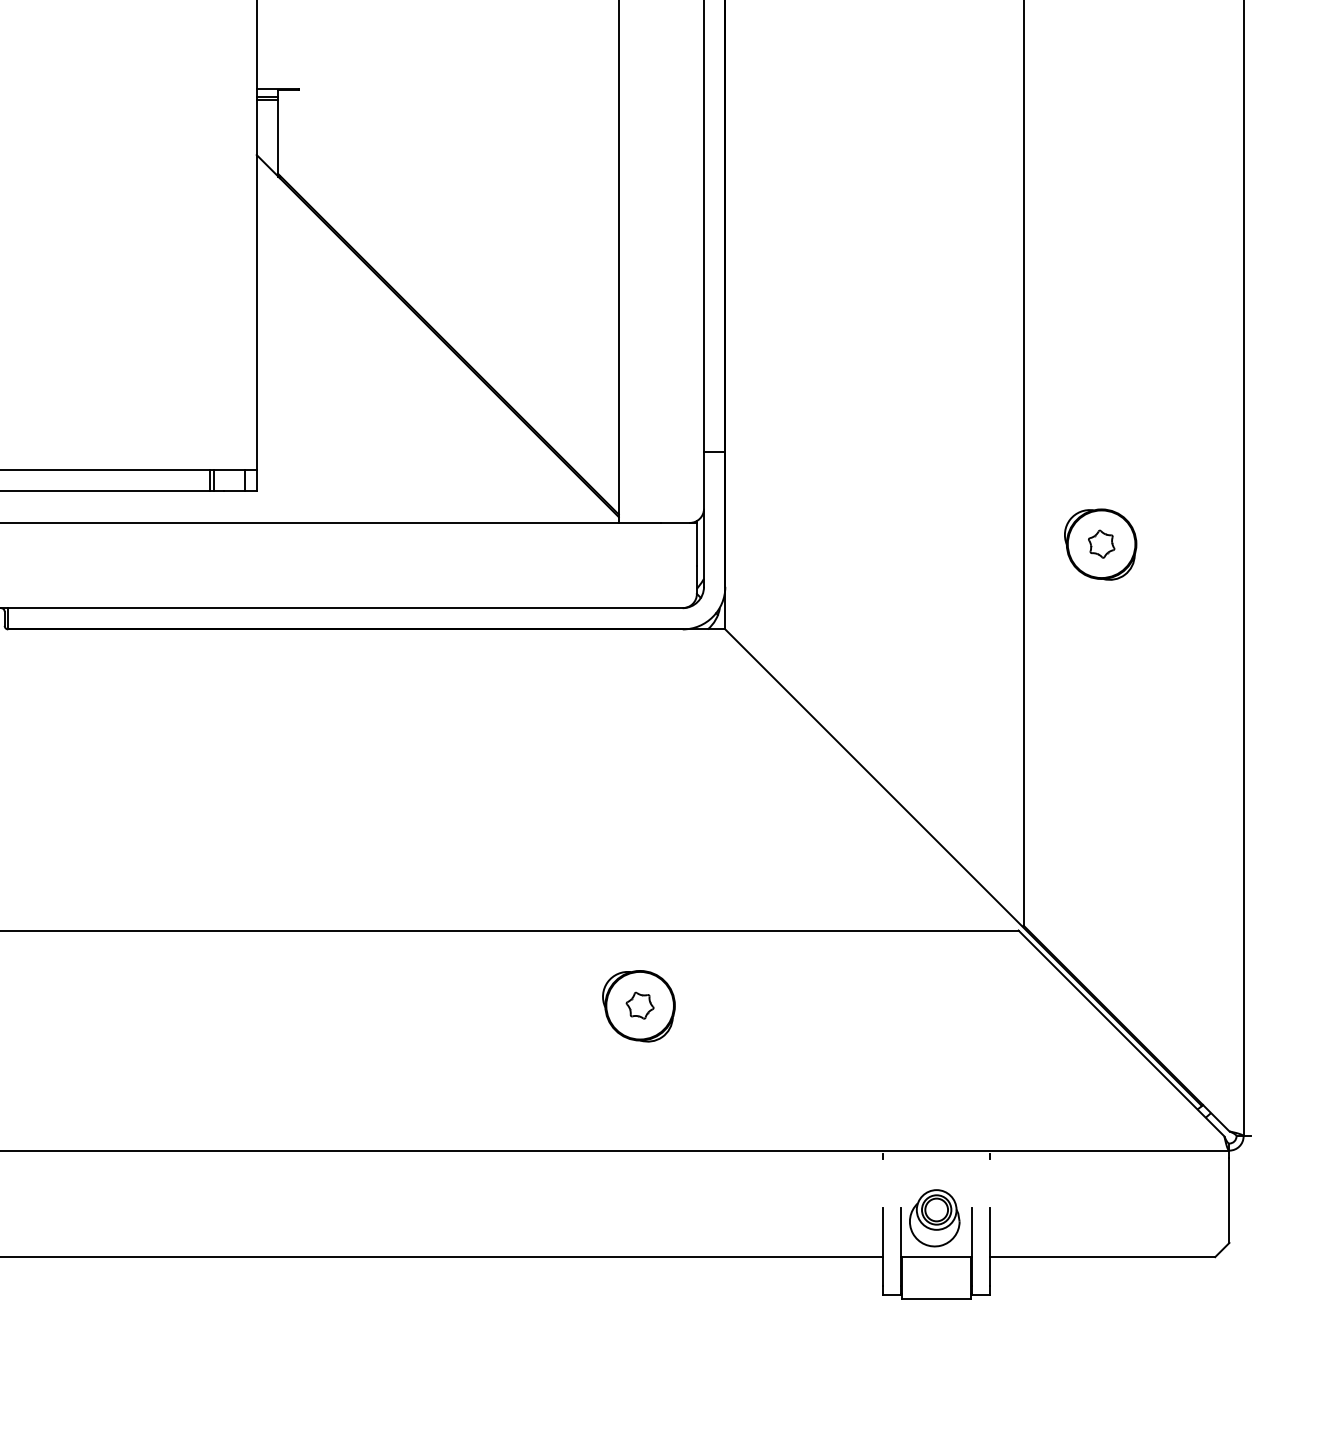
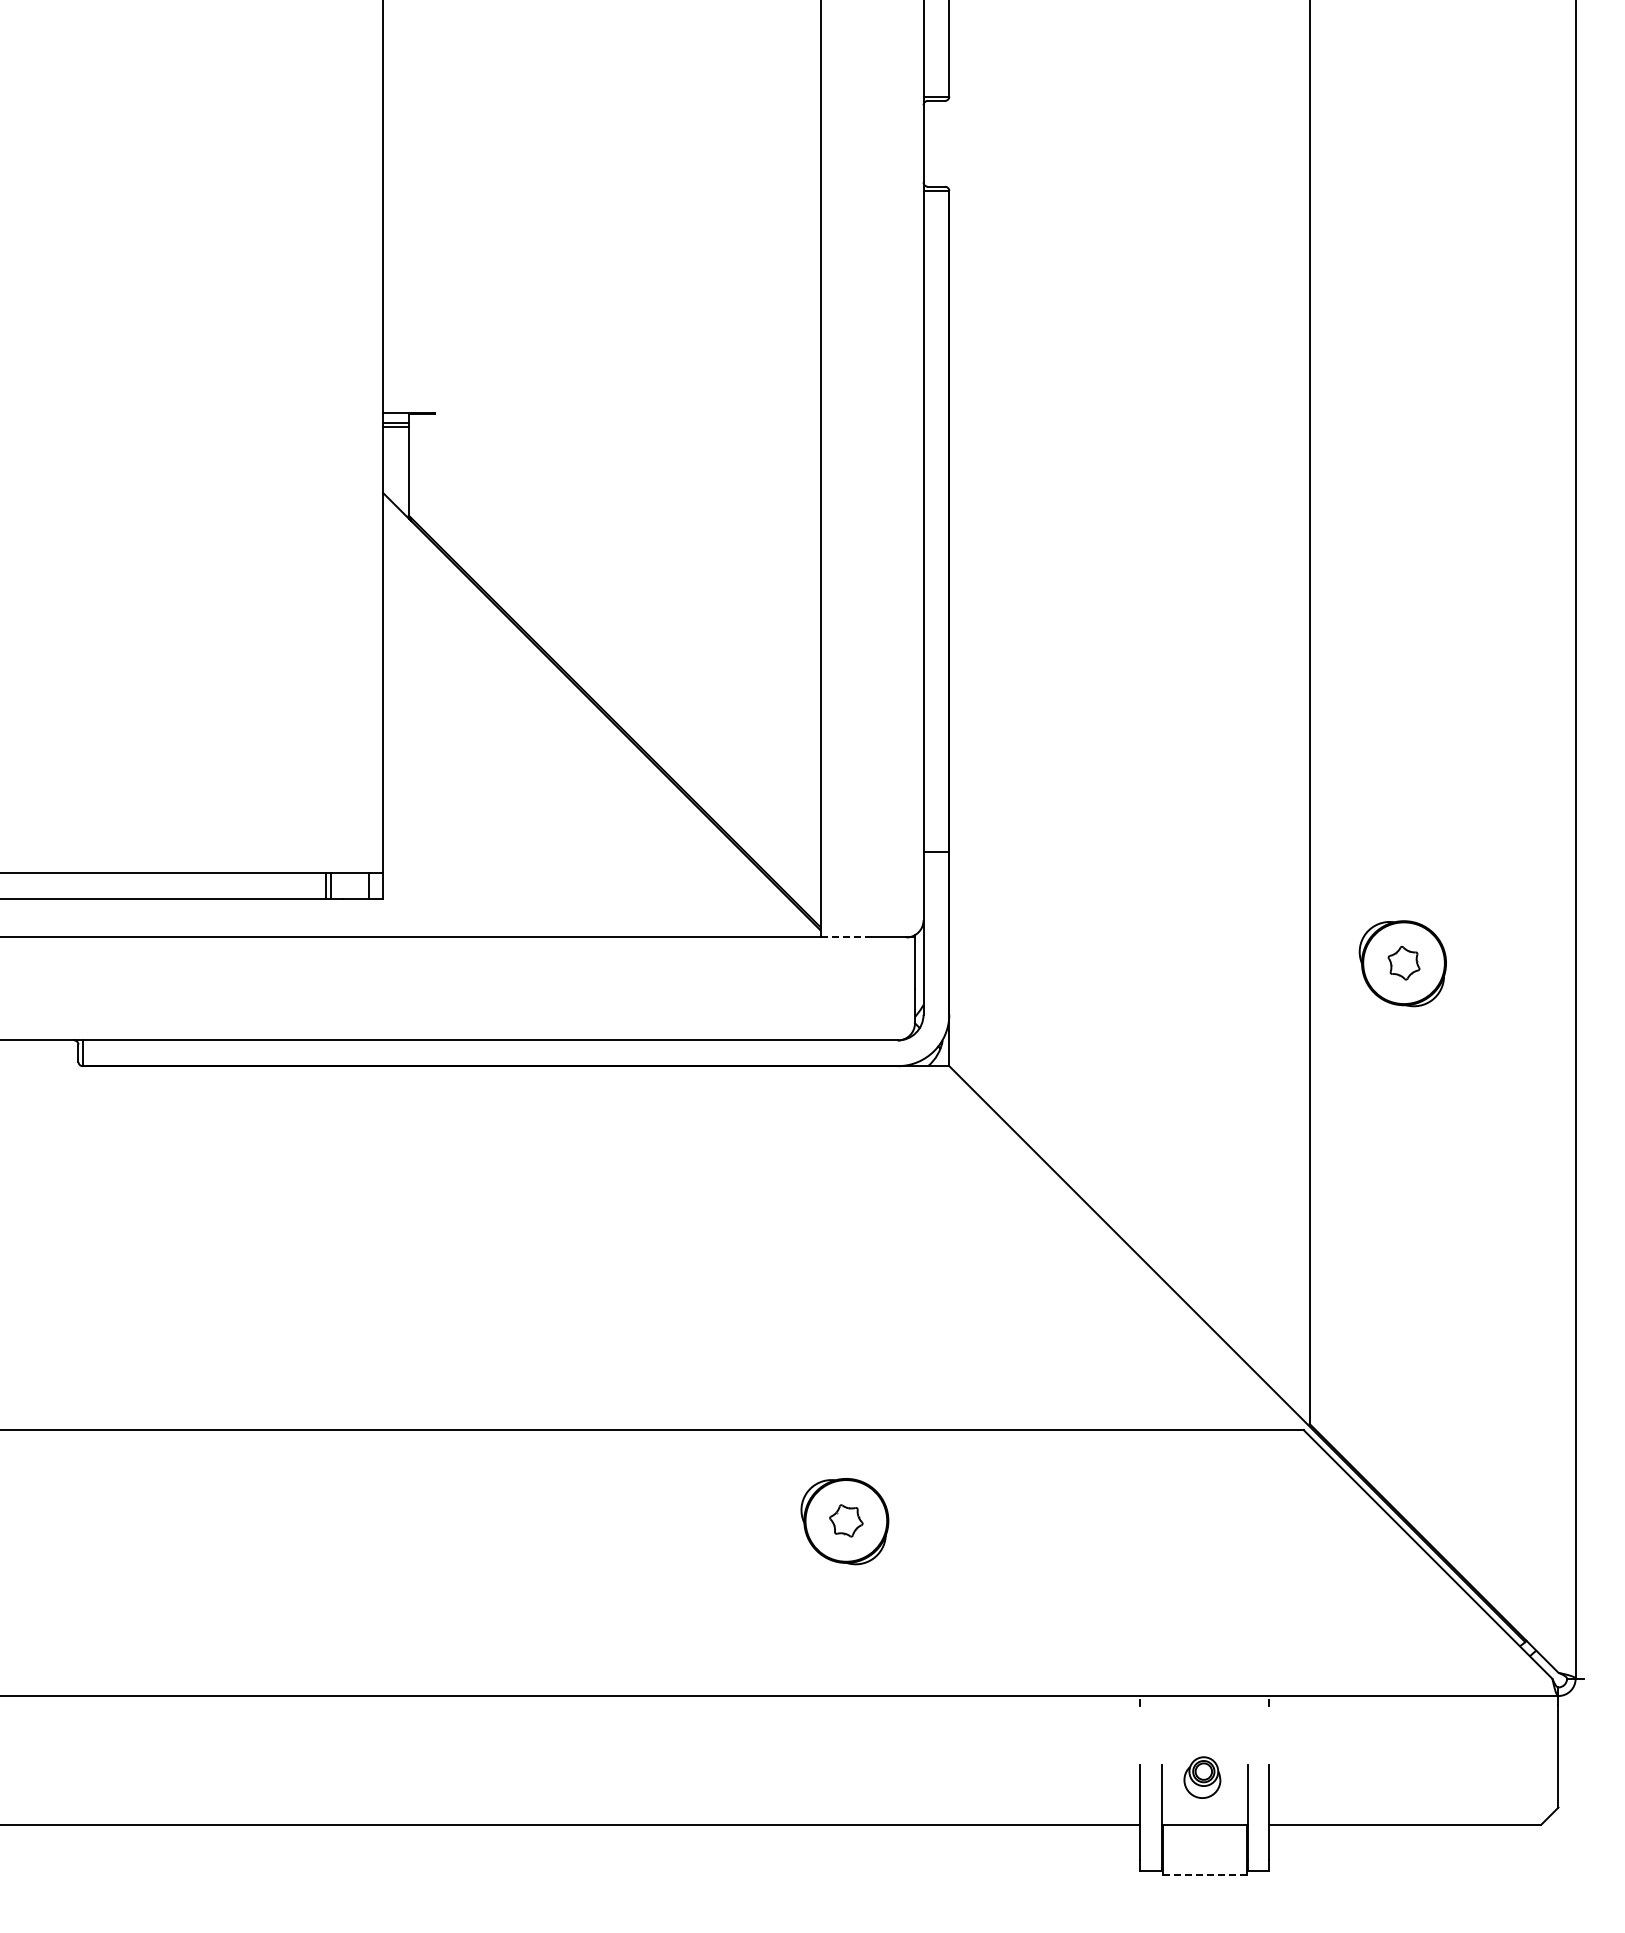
line: (640, 522) -> (846, 937), solid -> dashed
part: (934, 1218) -> (1202, 1777), size x0.6
line: (937, 1299) -> (1205, 1875), solid -> dashed

